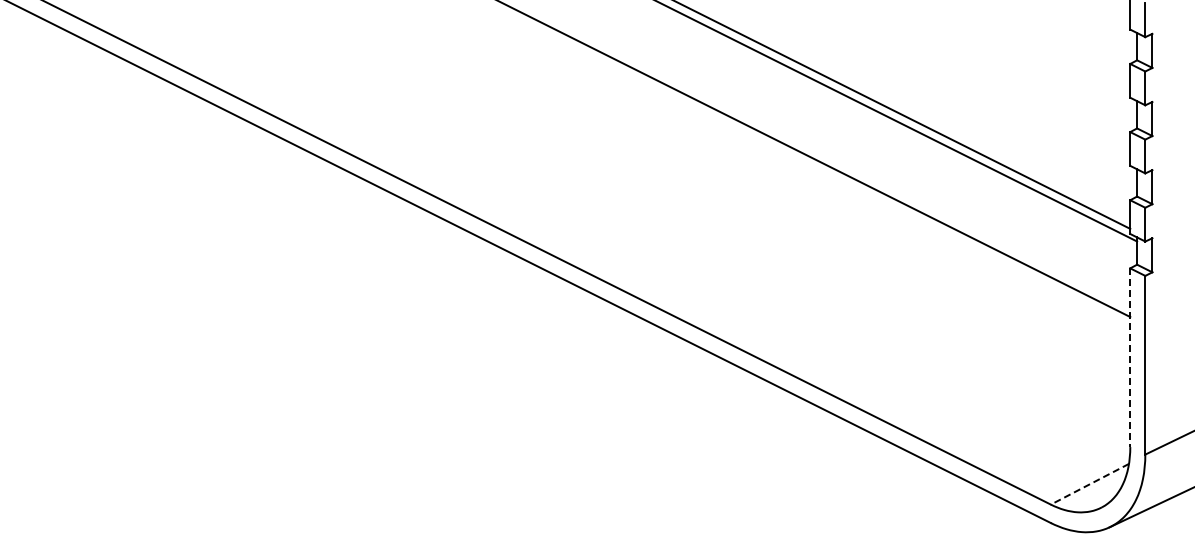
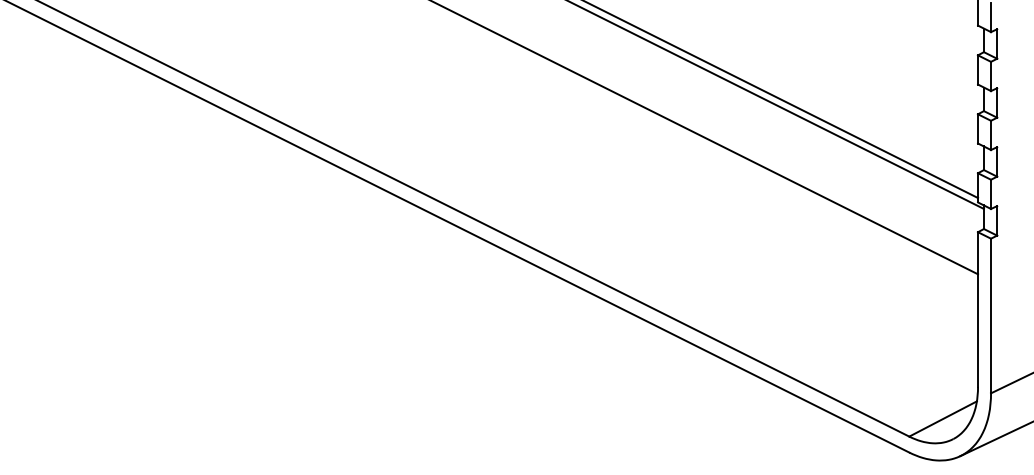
line: (1130, 358) -> (978, 310), dashed -> solid
line: (1089, 484) -> (942, 419), dashed -> solid

